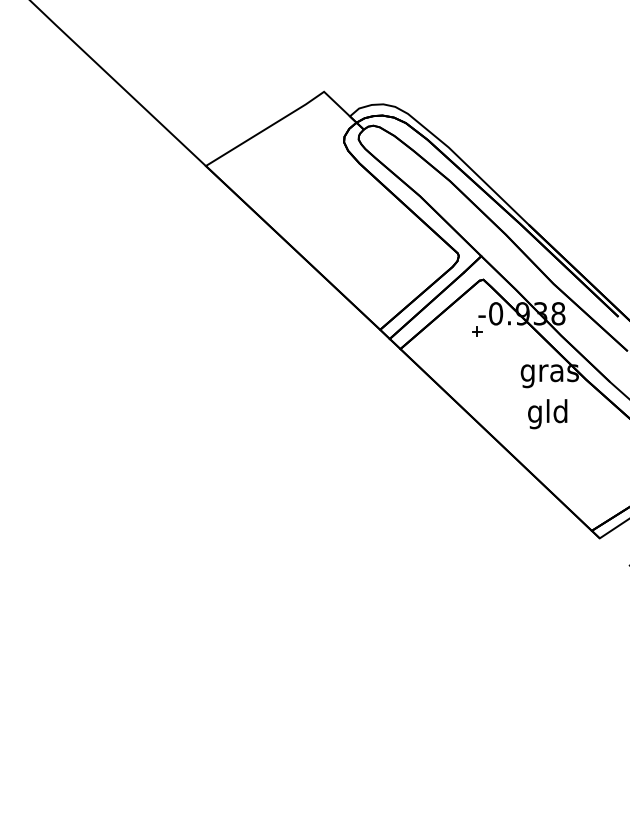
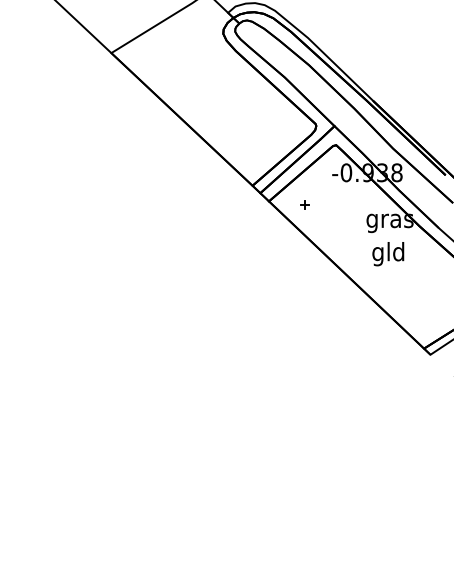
part: (477, 331) -> (305, 204), moved

